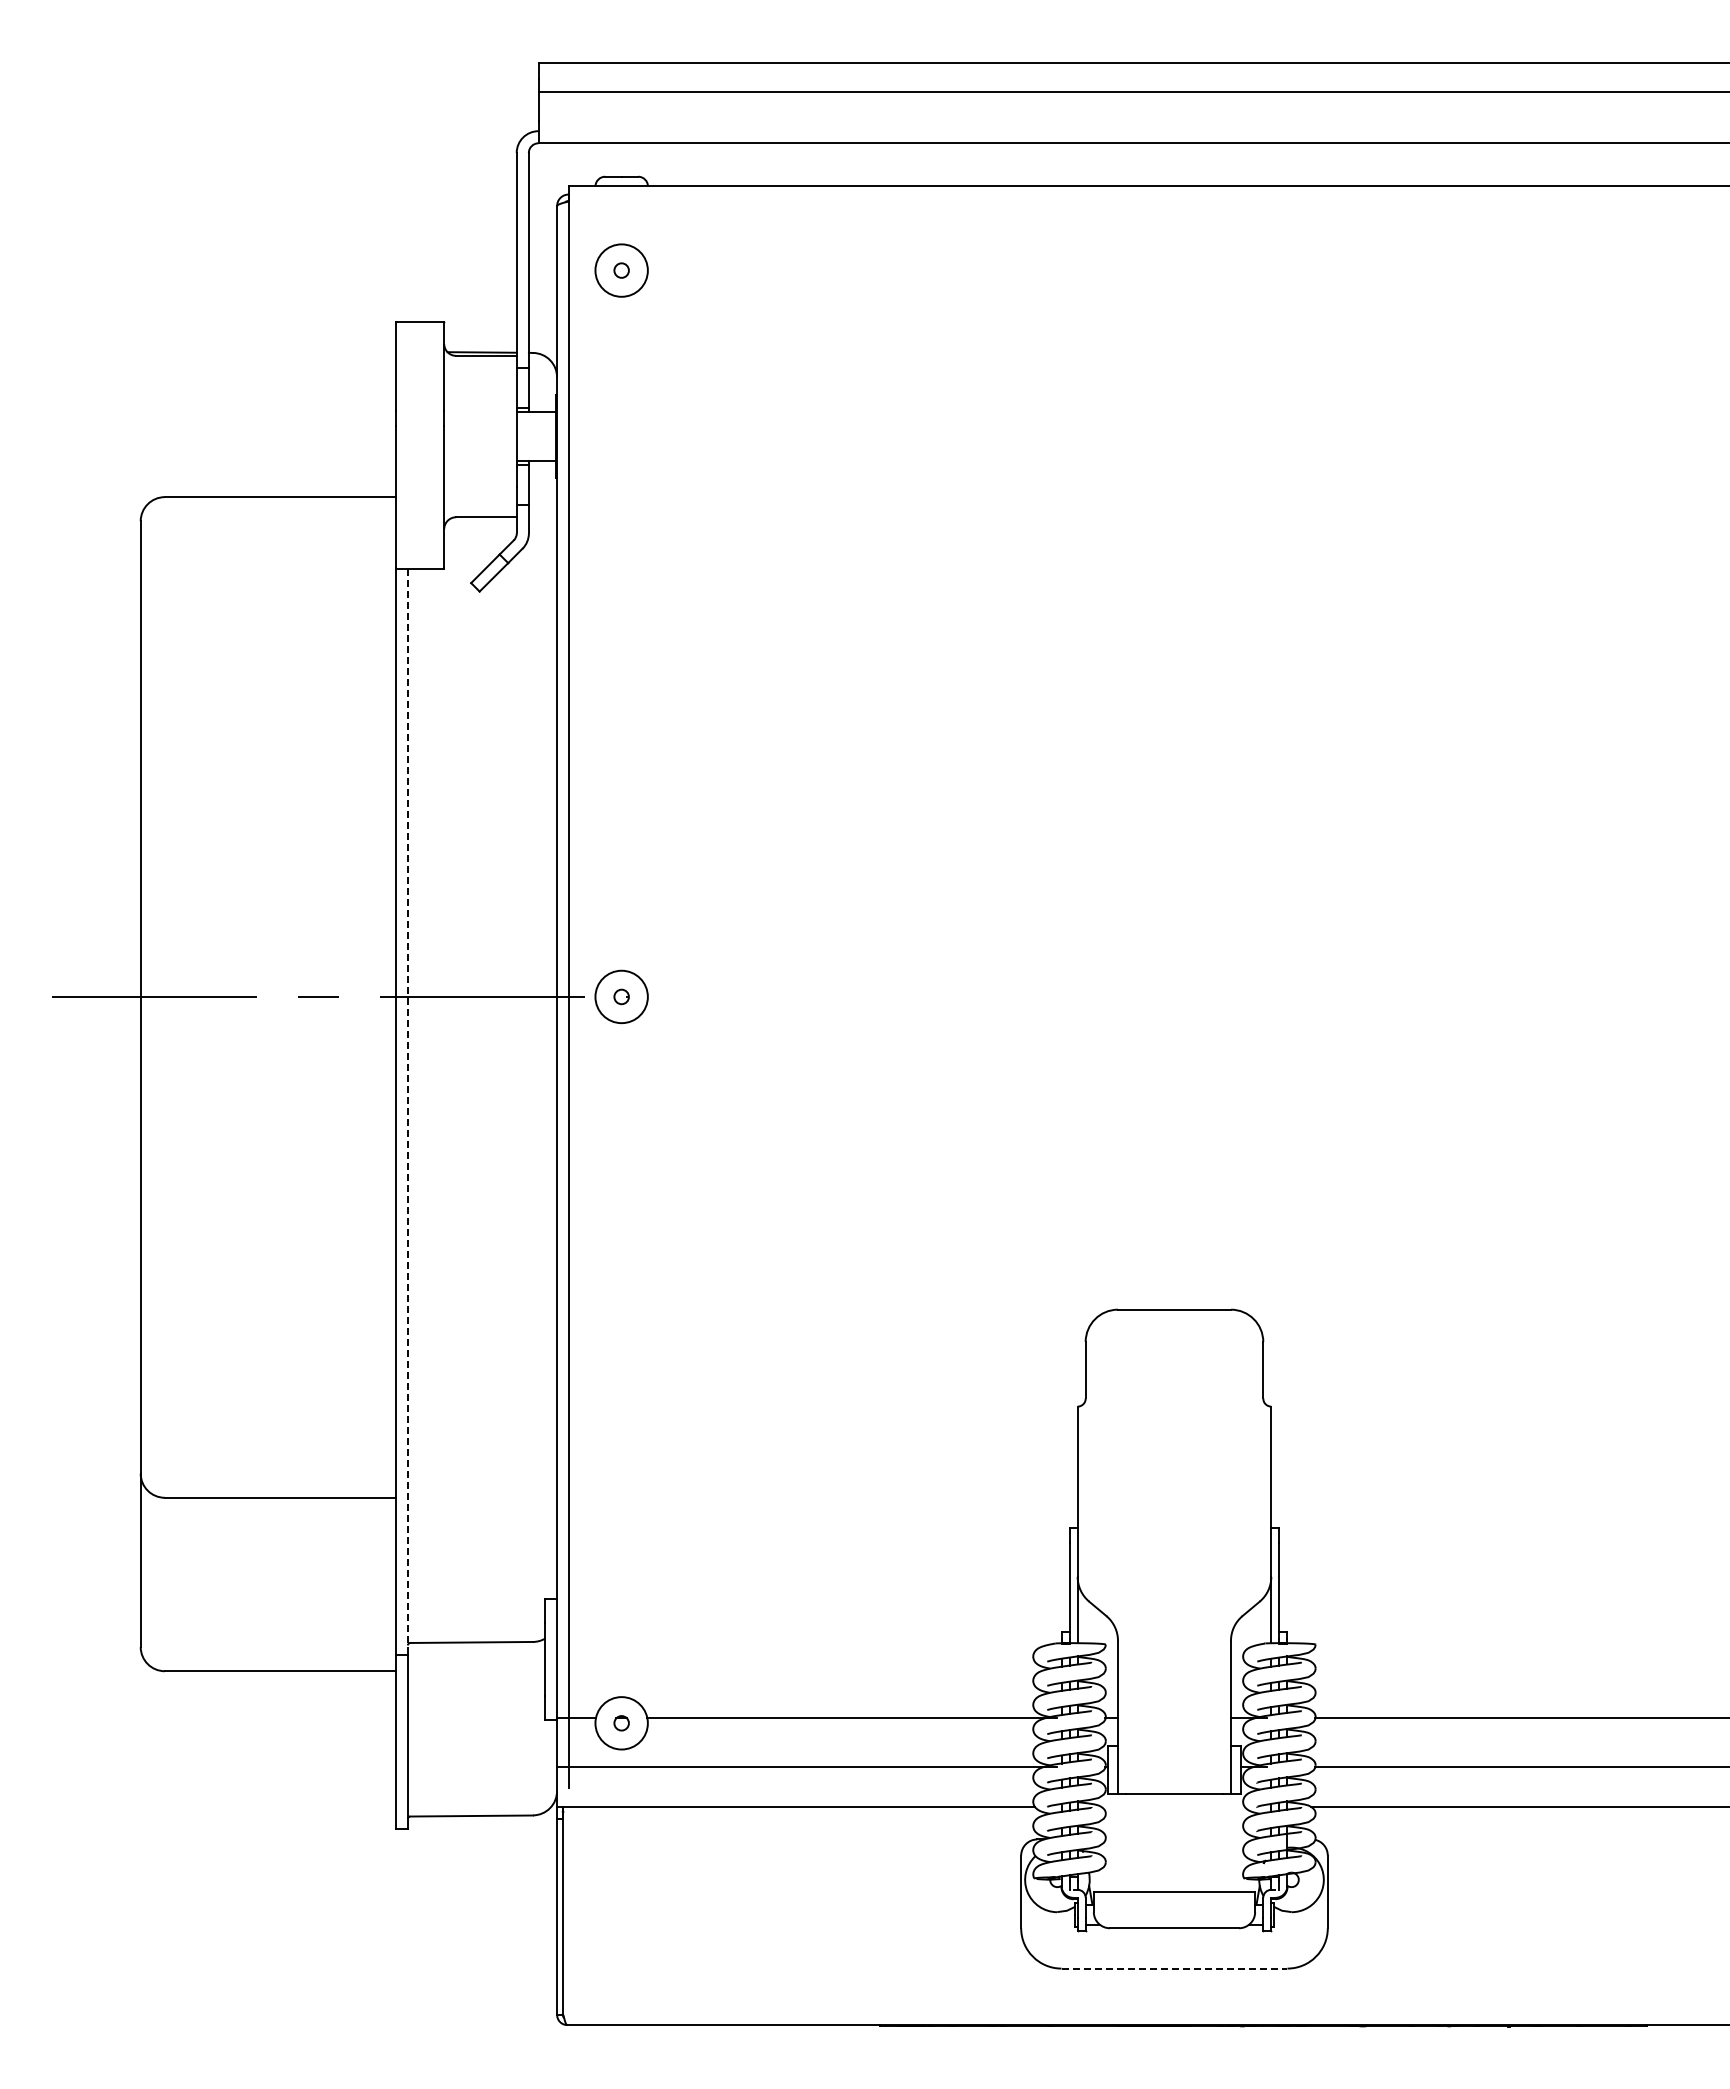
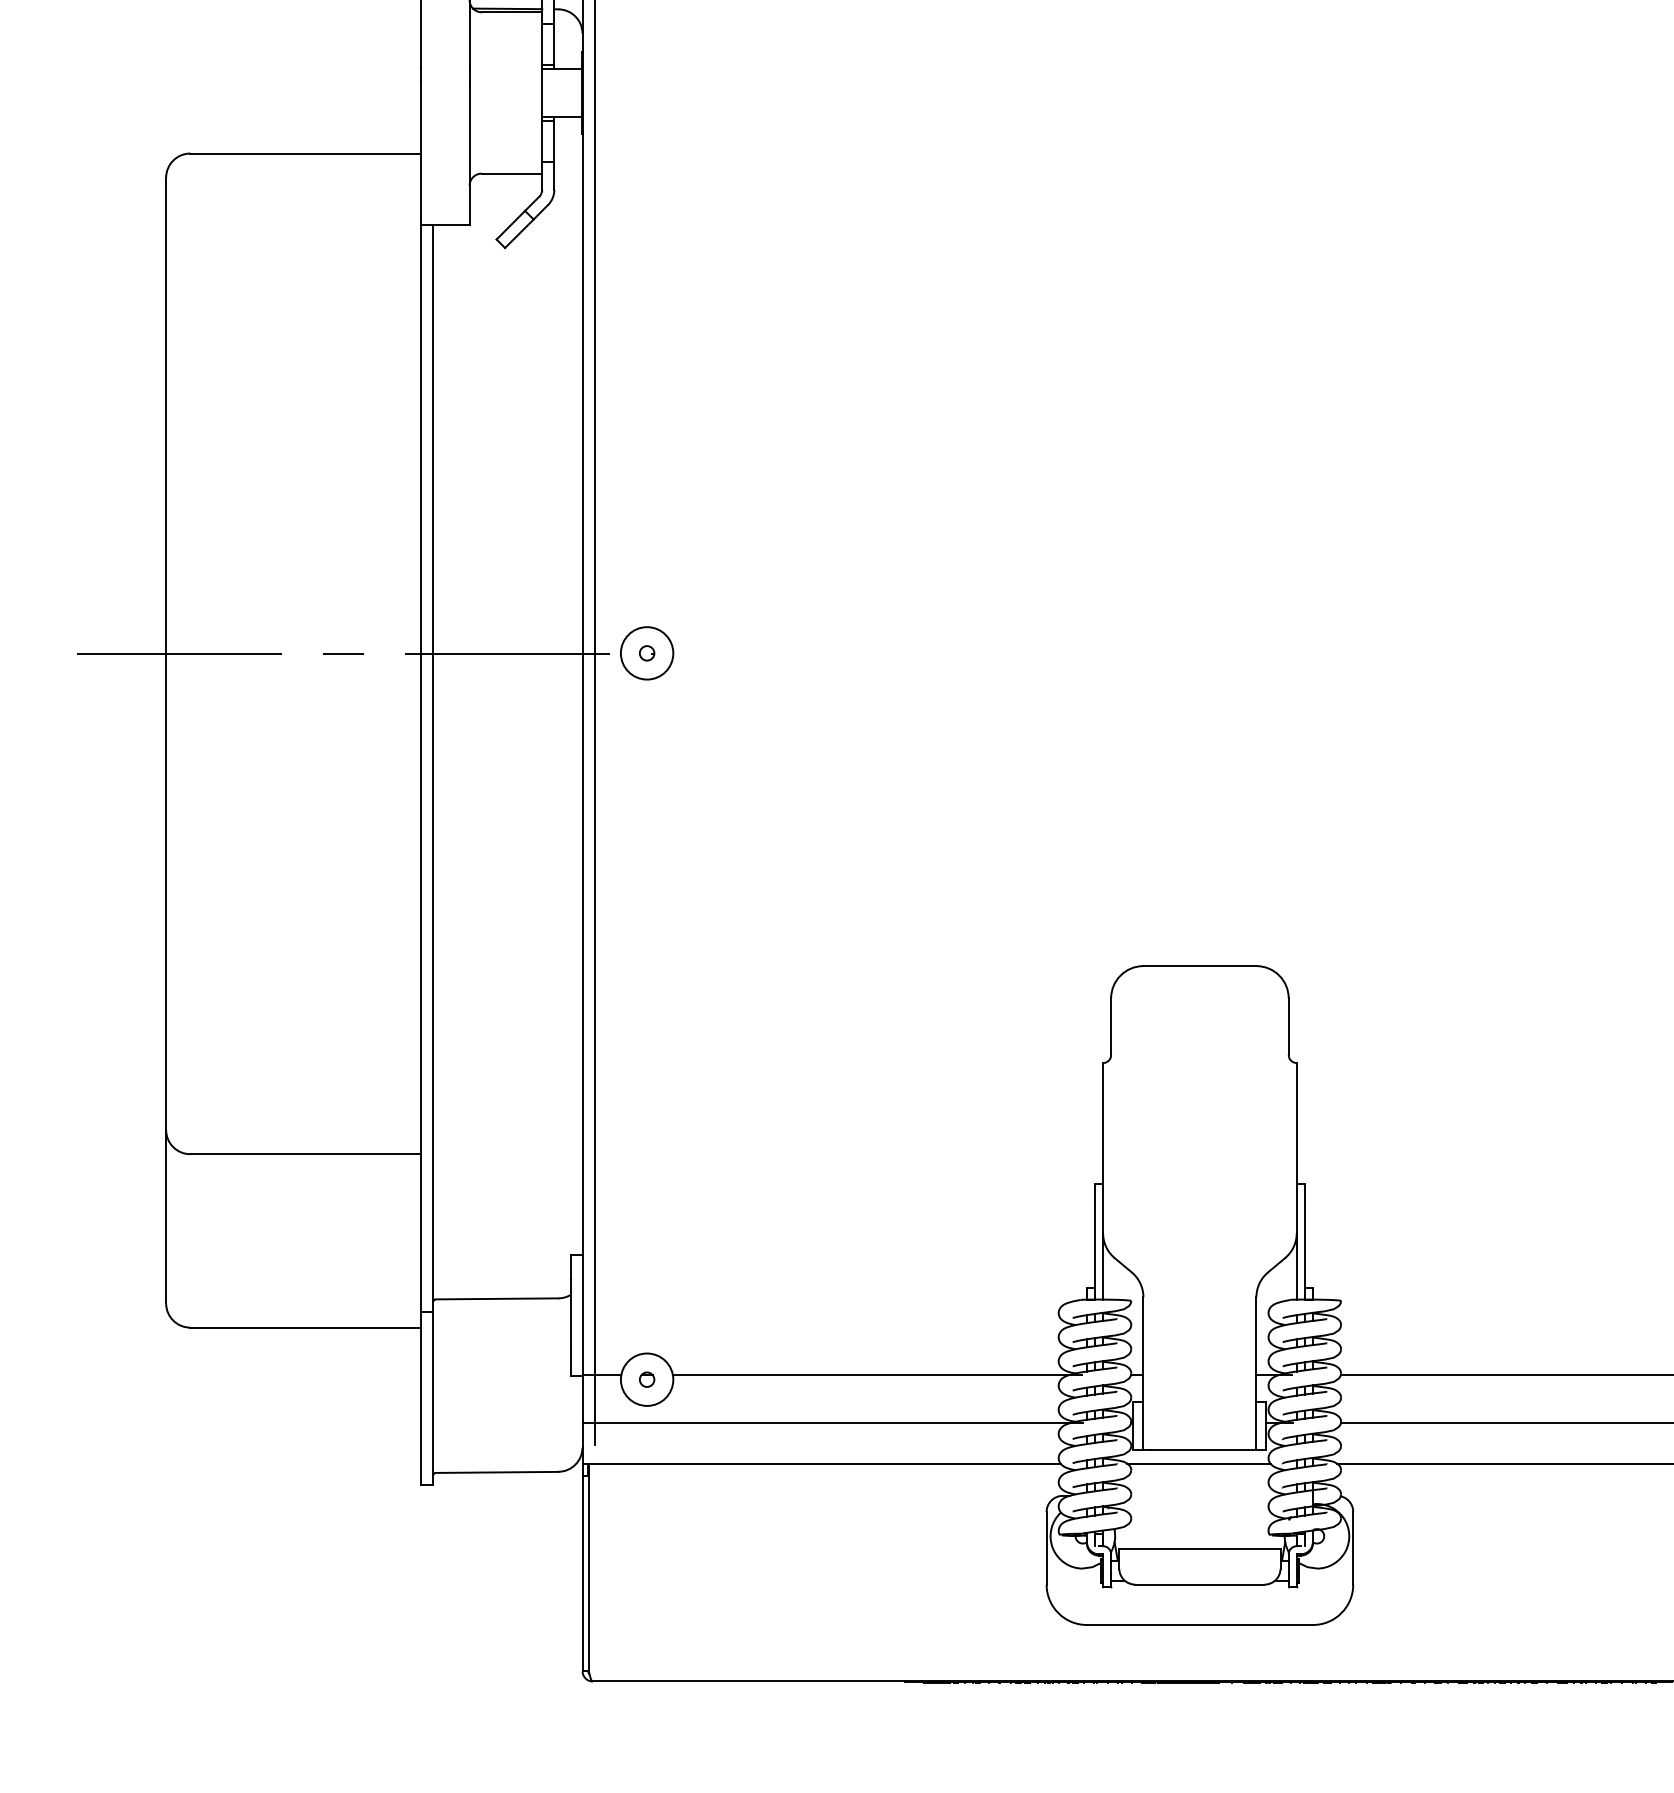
line: (407, 1112) -> (432, 768), dashed -> solid
line: (1173, 1807) -> (1198, 1463), added
line: (1174, 1968) -> (1199, 1624), dashed -> solid

